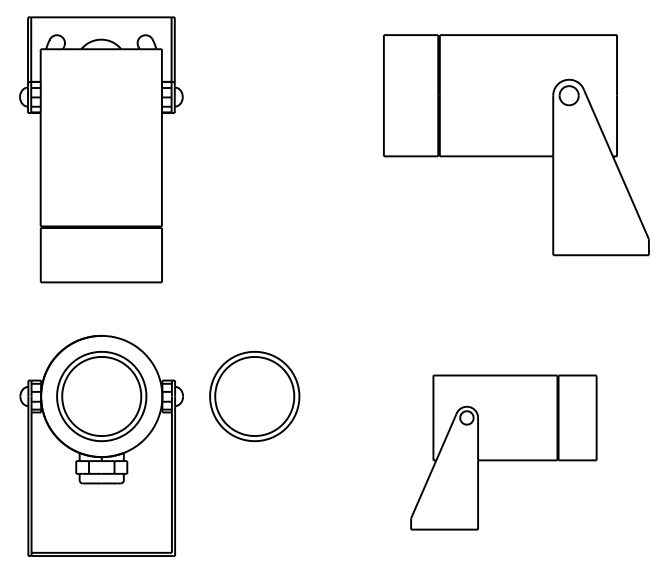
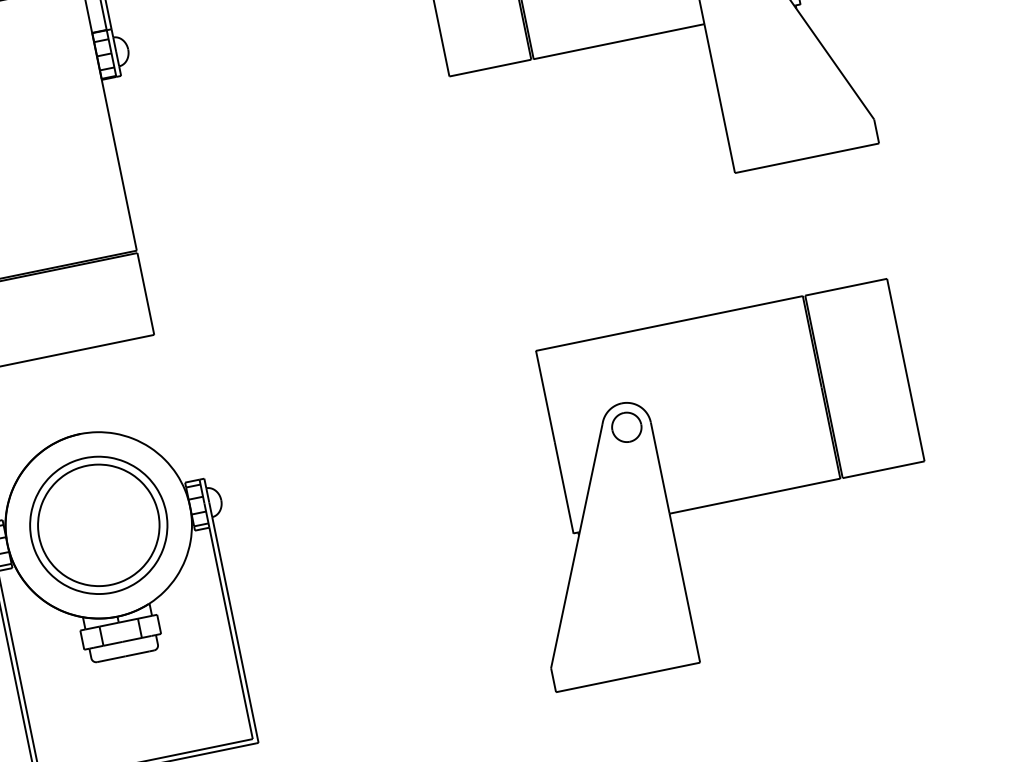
part: (254, 396) -> (328, 478), removed
part: (503, 452) -> (721, 485), size x1.43

